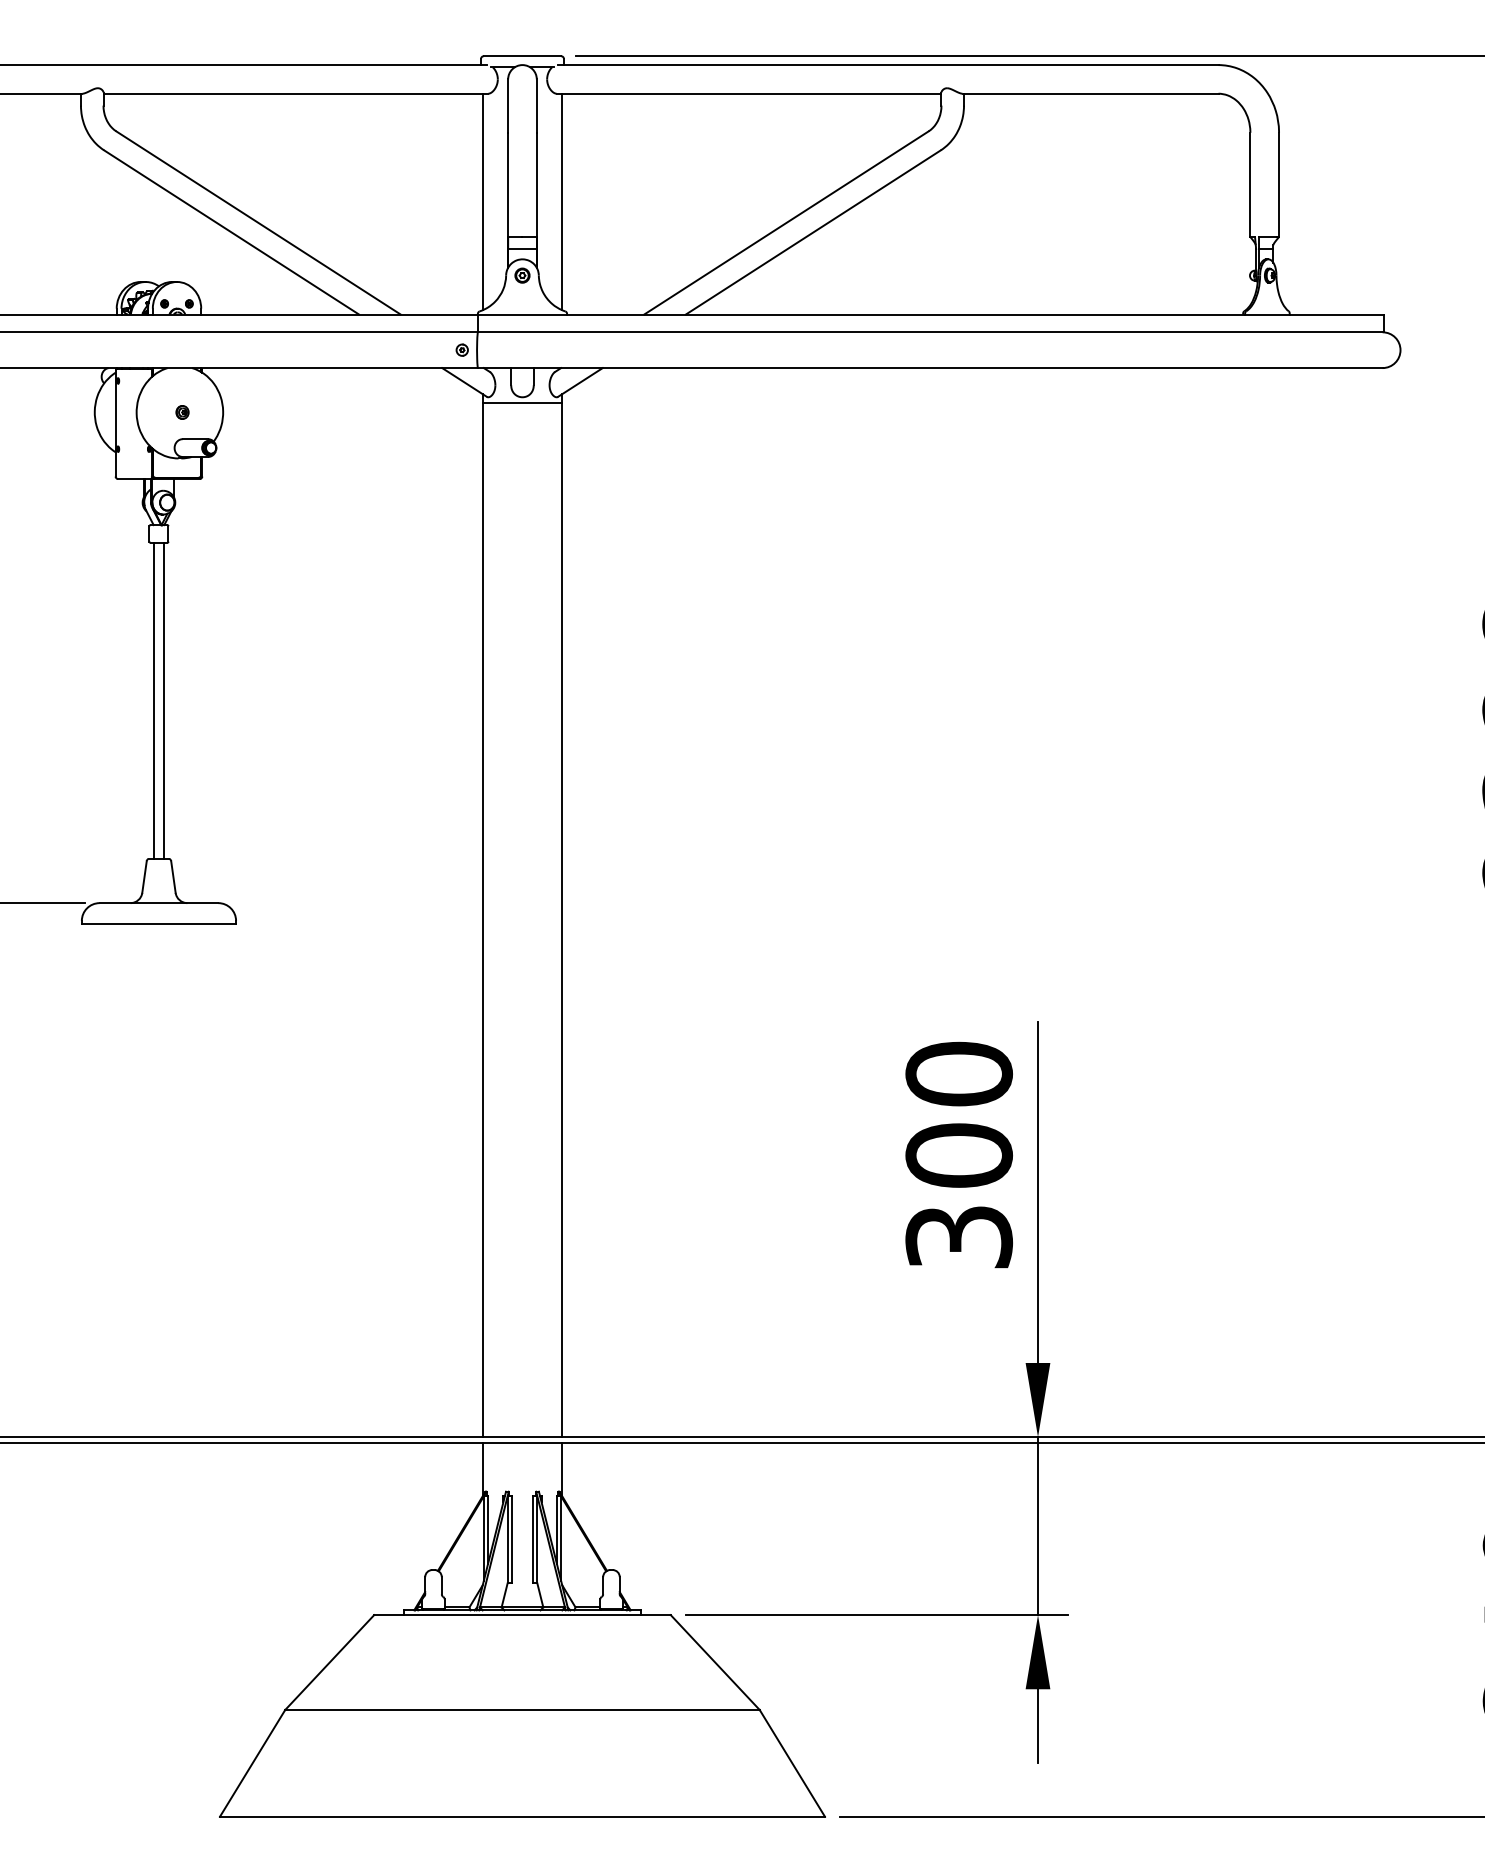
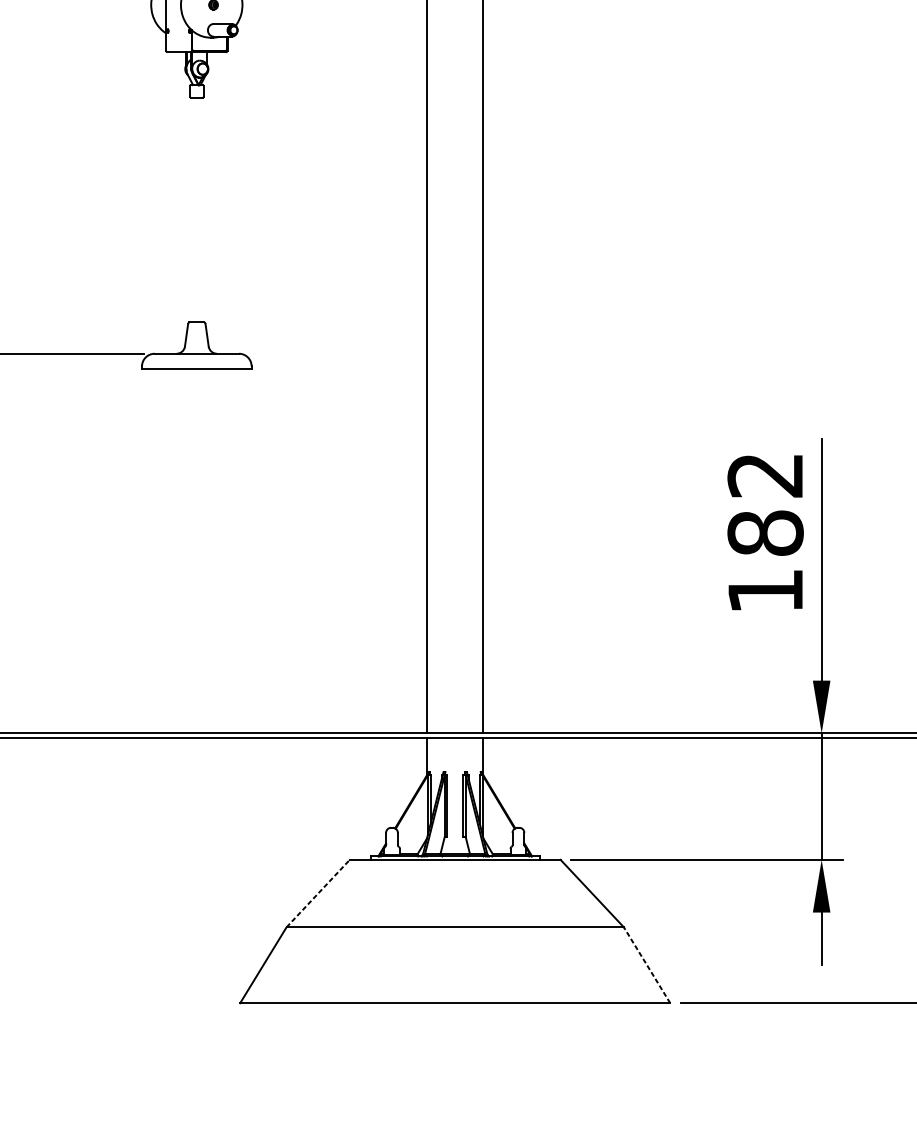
line: (154, 700) -> (193, 209), removed
line: (163, 700) -> (200, 209), removed
text: (959, 1154) -> (765, 532), 300 -> 182
line: (330, 1662) -> (318, 893), solid -> dashed
line: (792, 1763) -> (647, 965), solid -> dashed

